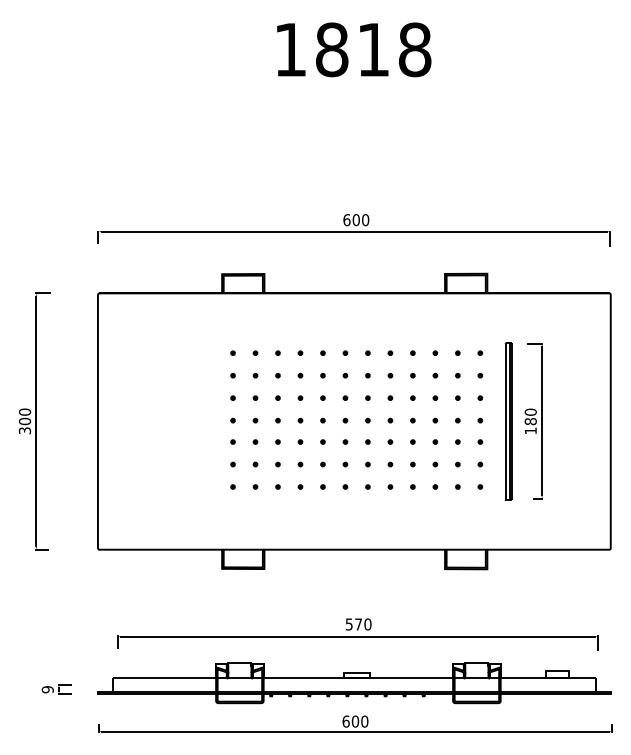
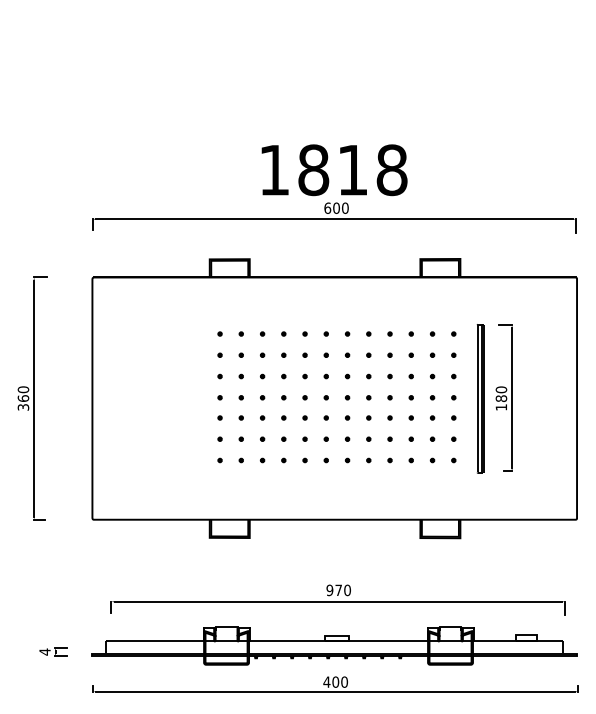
text: (354, 49) -> (334, 169), moved
text: (24, 420) -> (23, 397), 300 -> 360
text: (348, 624) -> (329, 590), 570 -> 970
text: (47, 689) -> (44, 651), 9 -> 4
text: (345, 721) -> (326, 682), 600 -> 400

